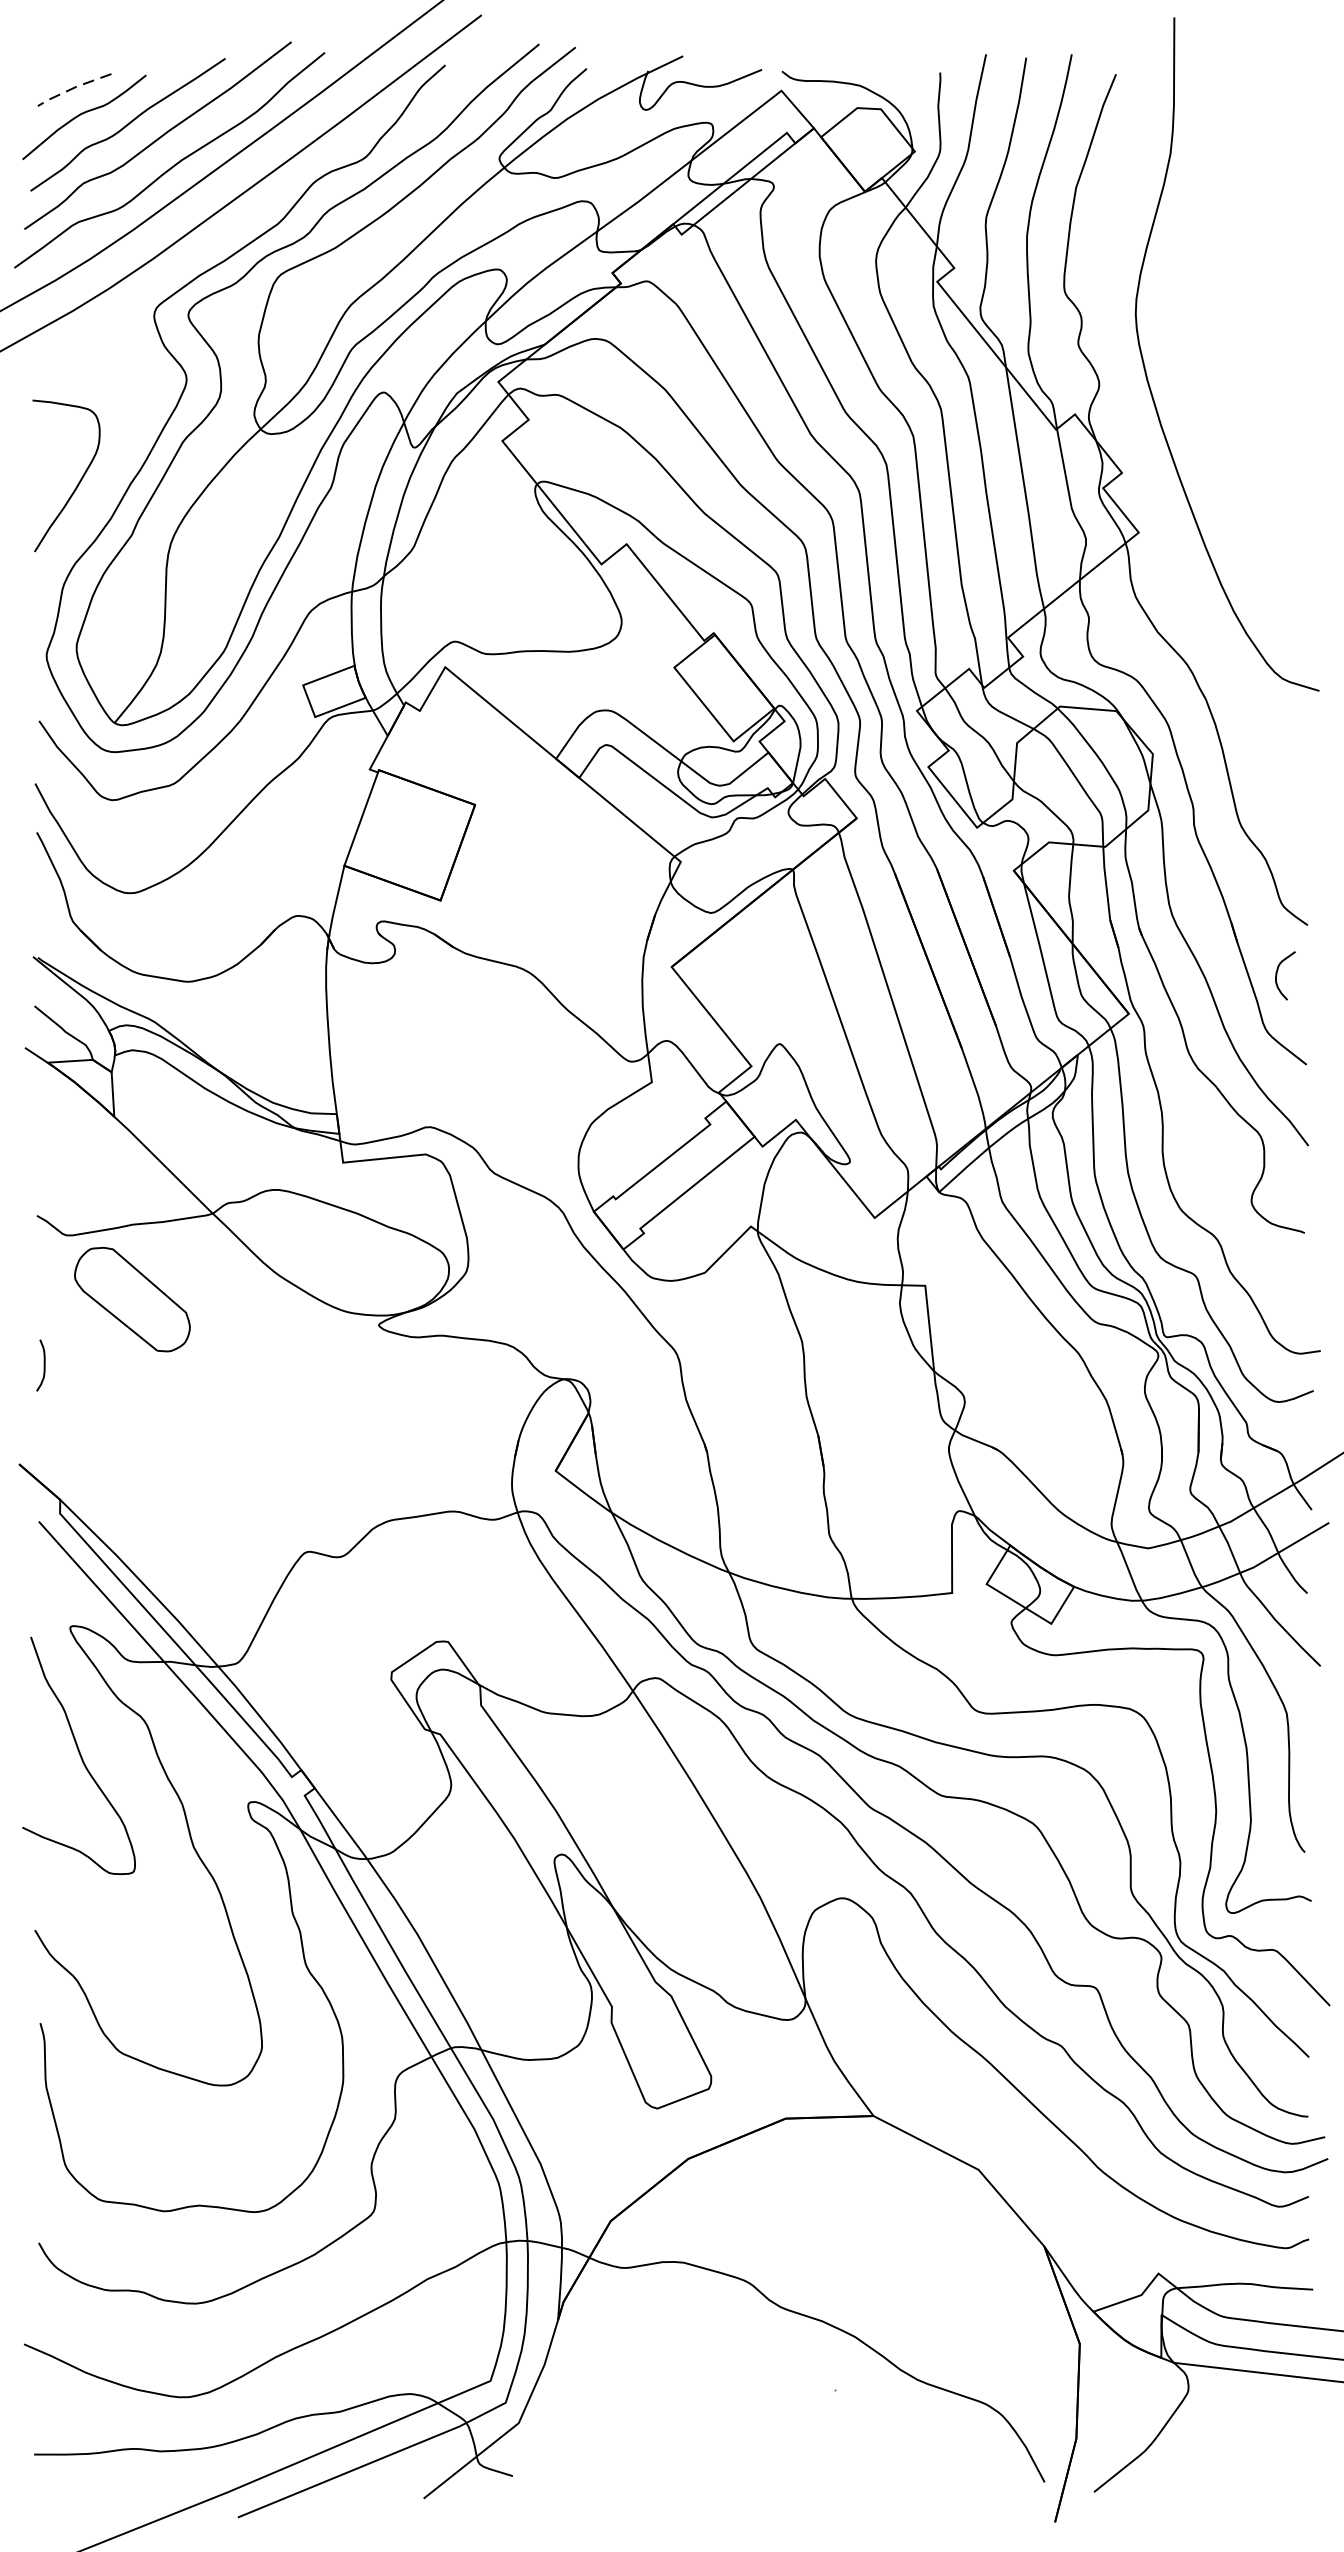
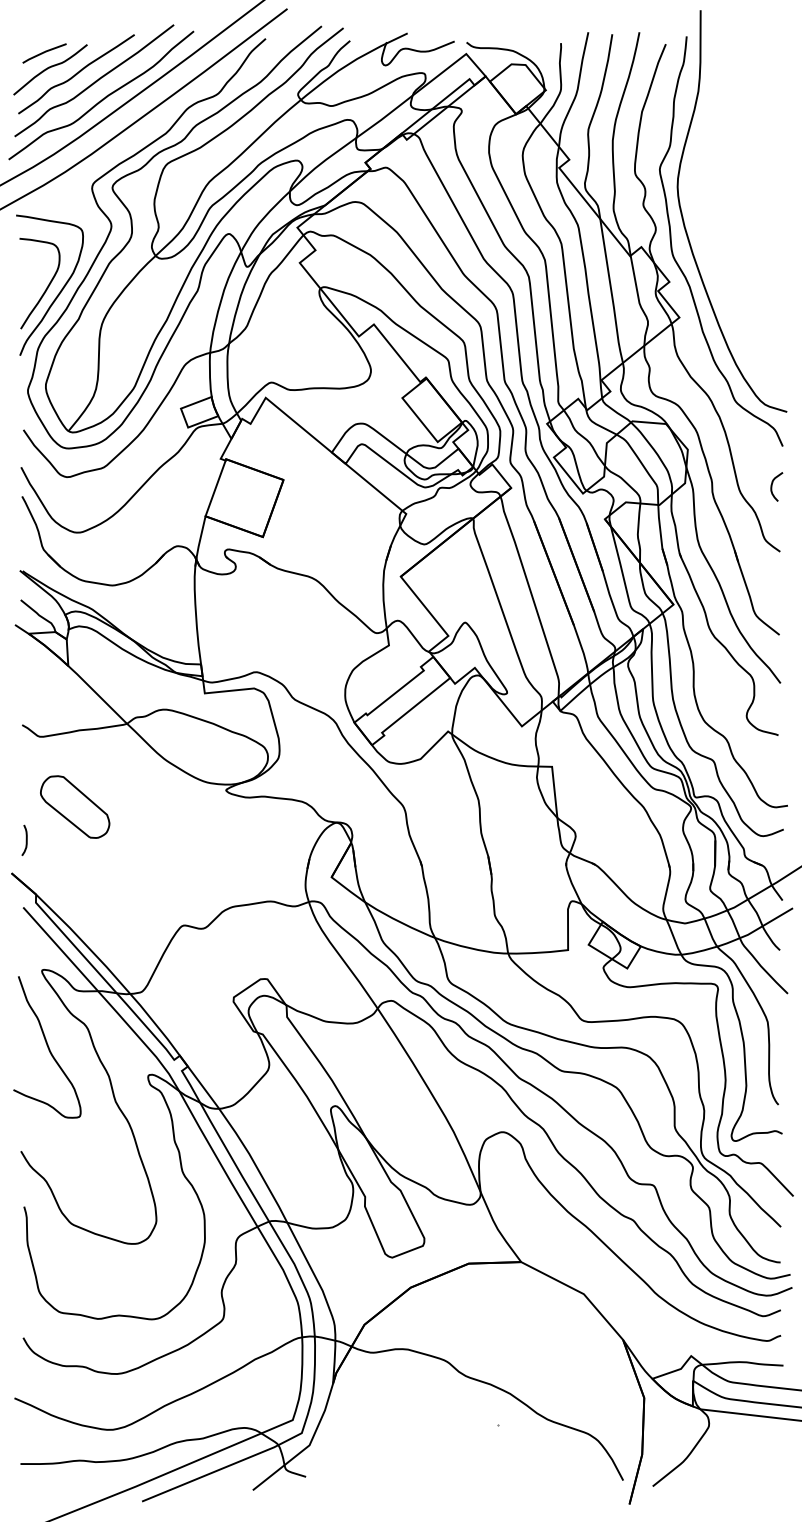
line: (72, 88) -> (43, 52), dashed -> solid
curve: (1142, 450) -> (681, 268), added
curve: (99, 488) -> (59, 291), added
curve: (1278, 975) -> (772, 486), moved
part: (133, 1298) -> (75, 806), moved
curve: (42, 1364) -> (25, 839), moved

